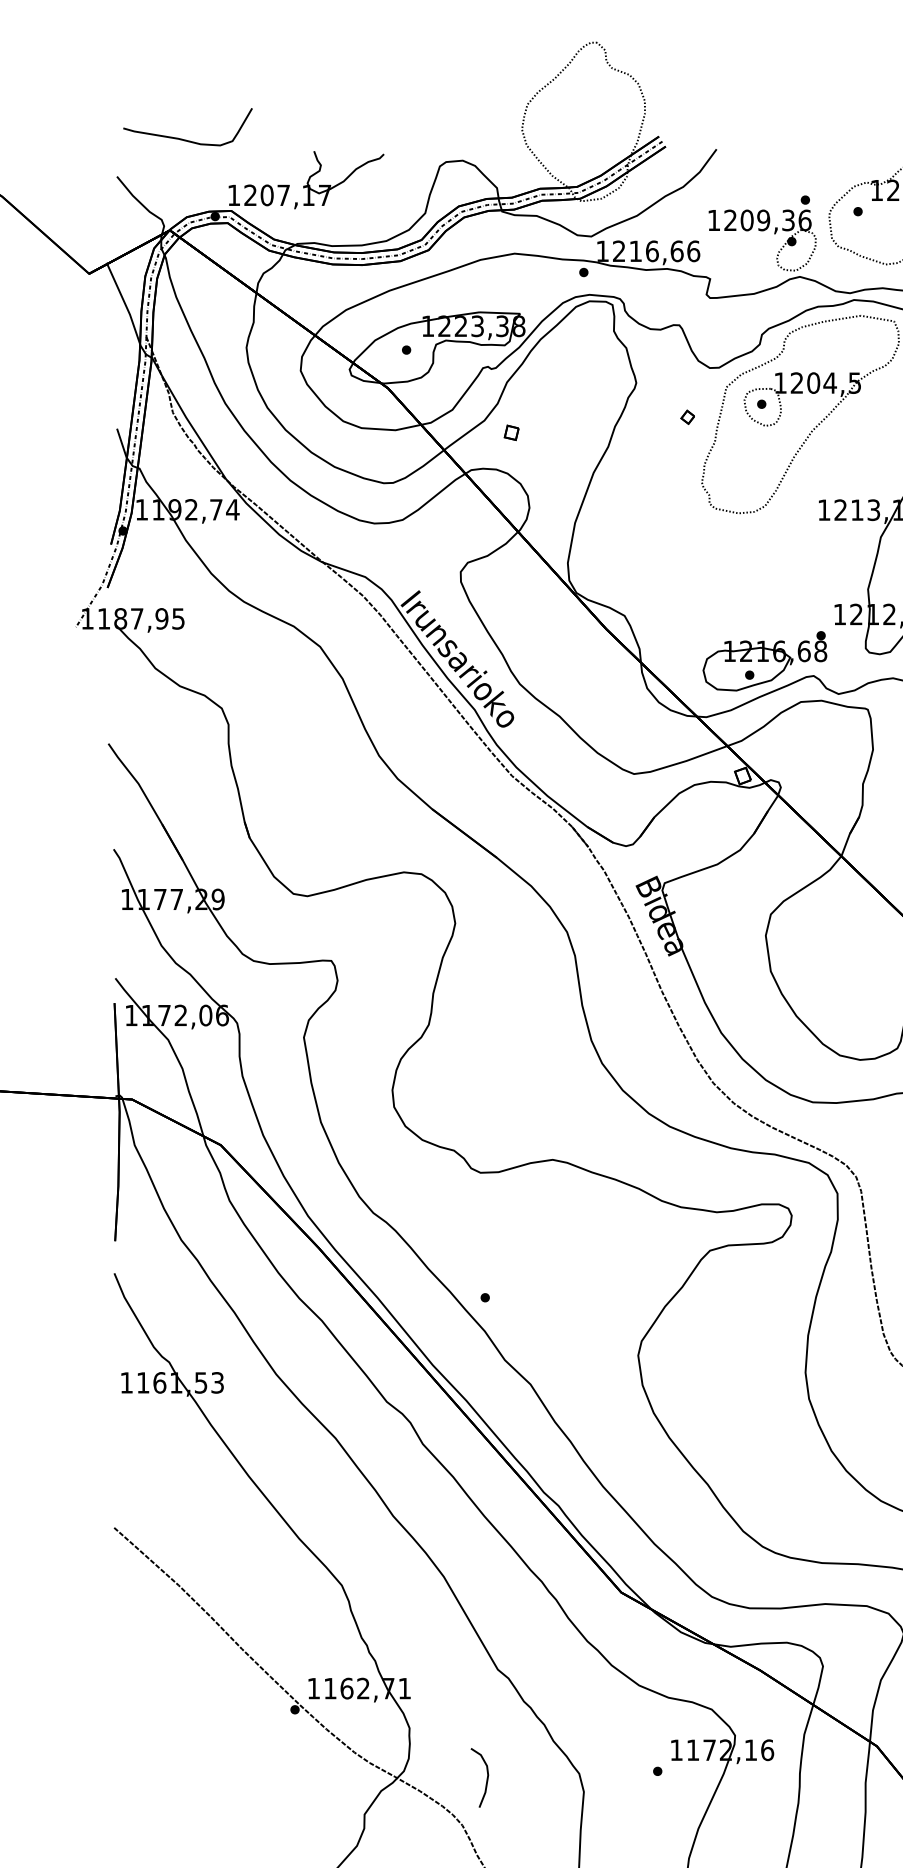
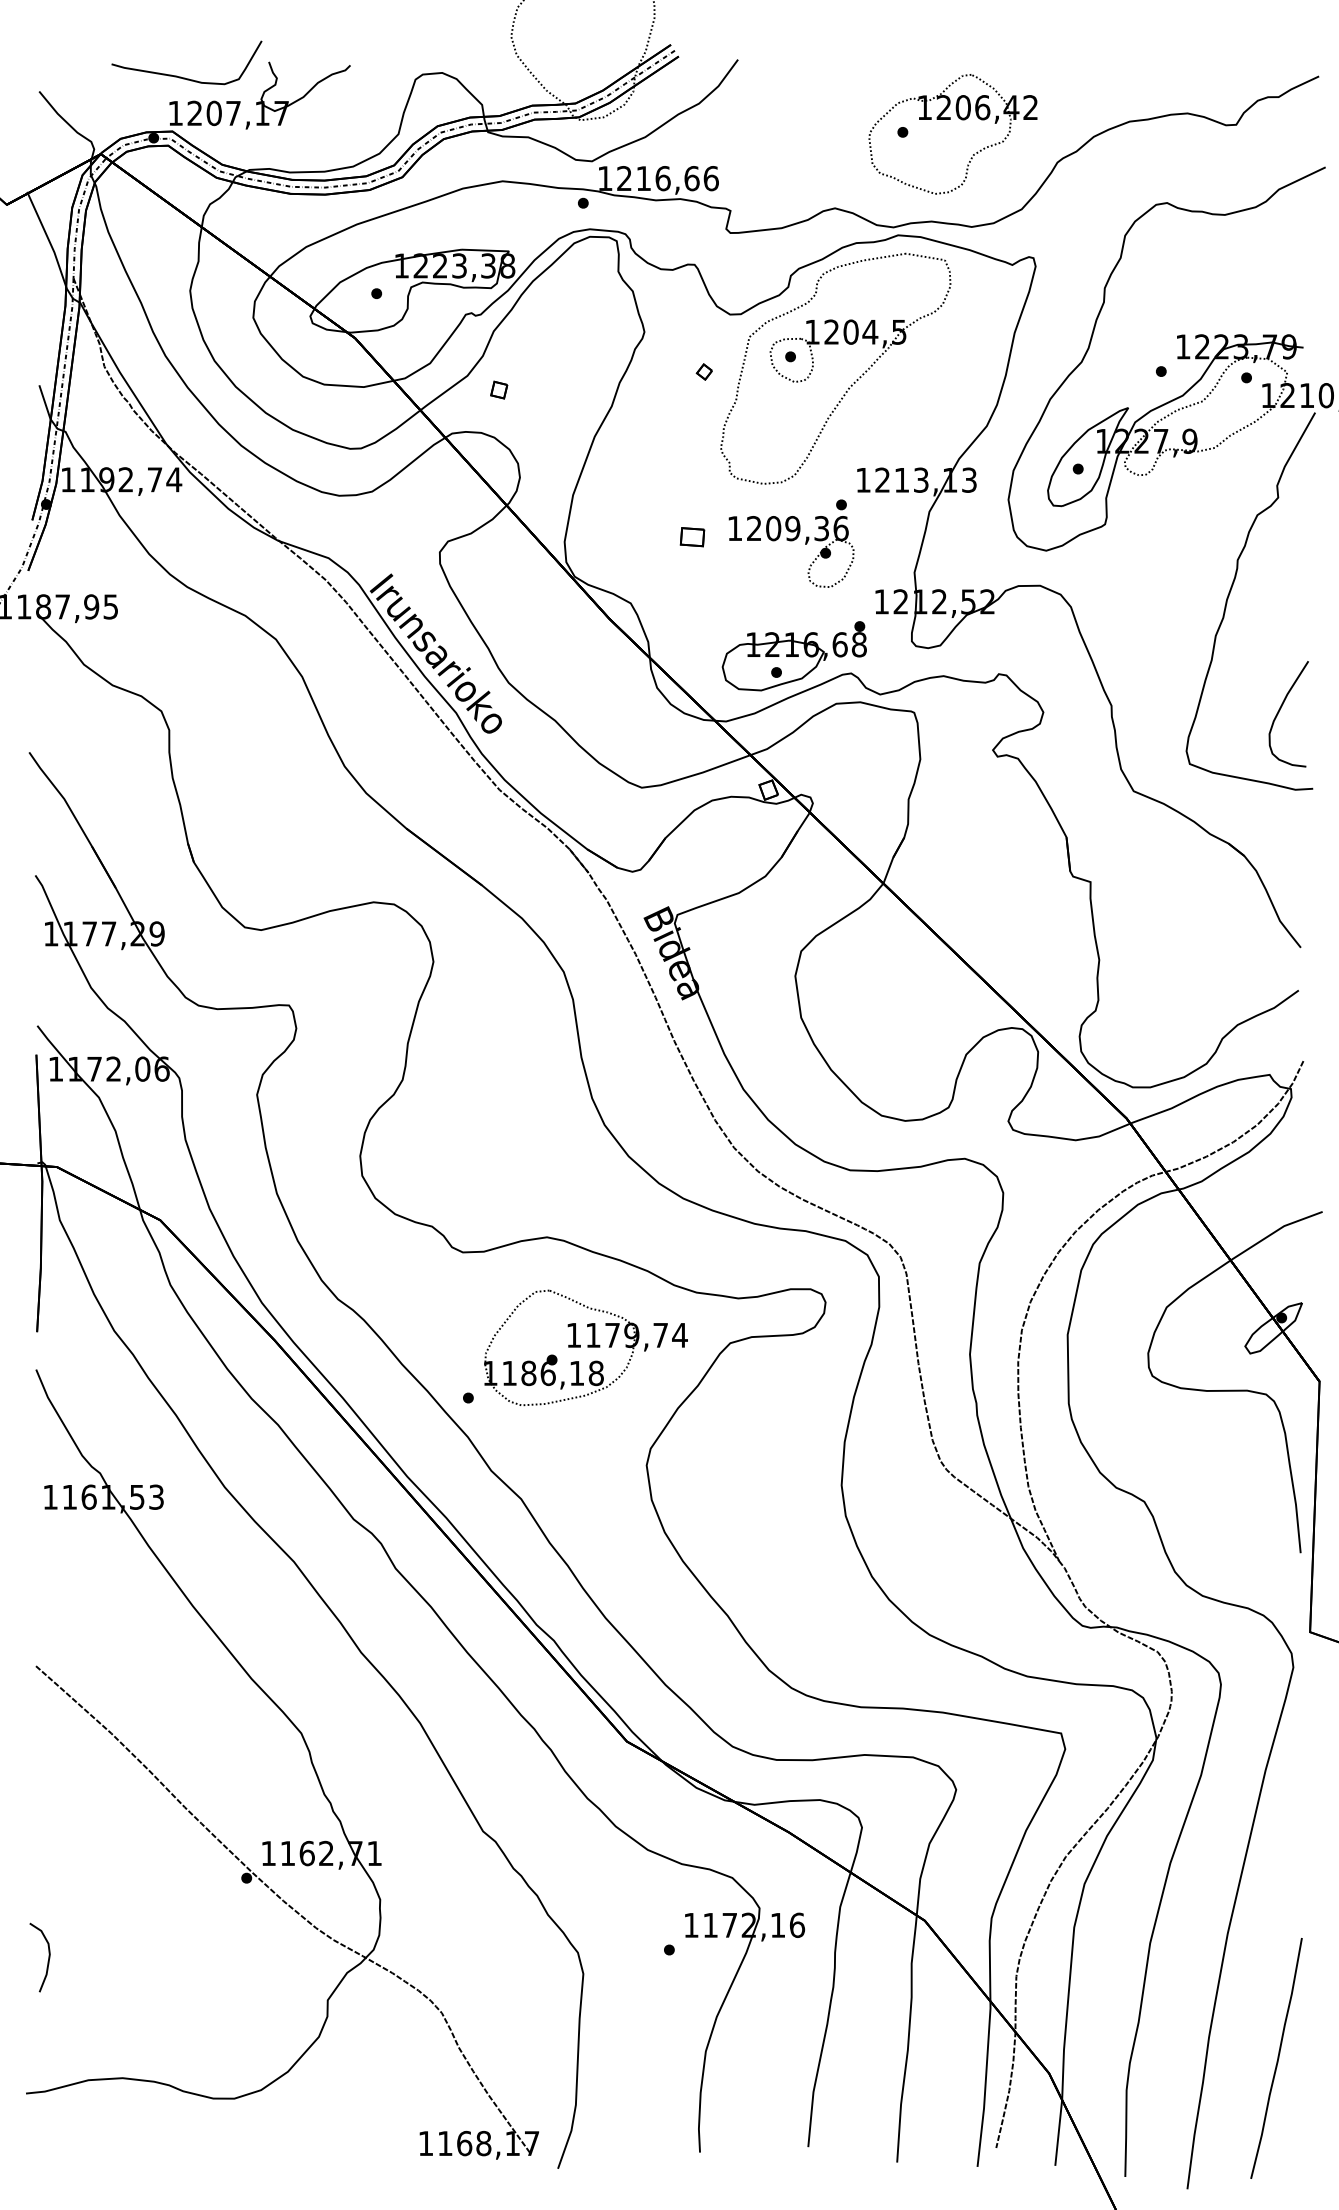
curve: (183, 138) -> (181, 76), moved
part: (762, 233) -> (791, 543), moved
part: (677, 559) -> (692, 537), added
part: (585, 1254) -> (585, 1347), added
curve: (486, 1781) -> (47, 1961), moved

